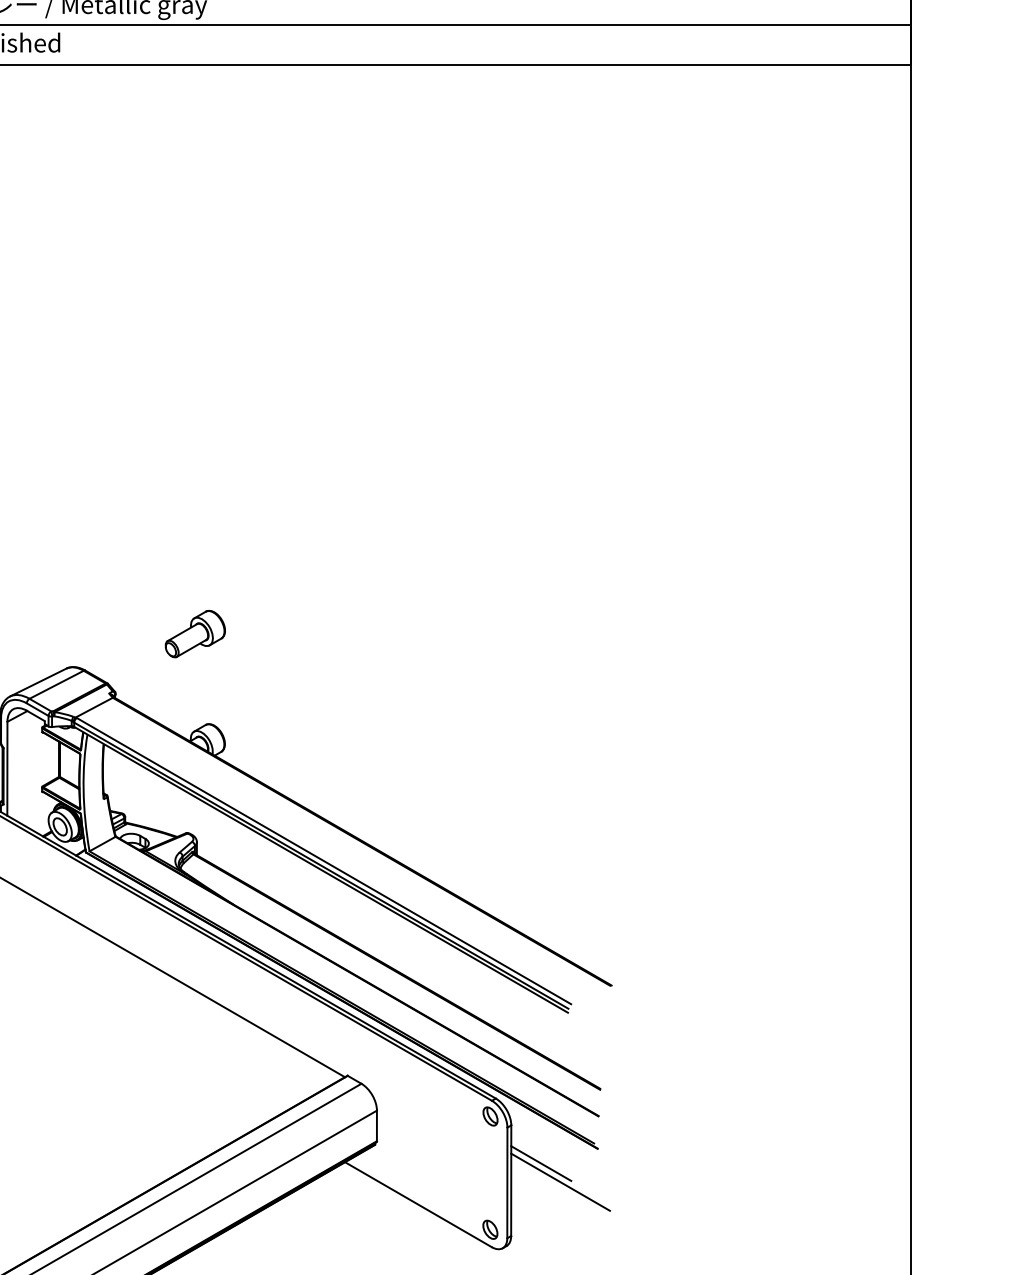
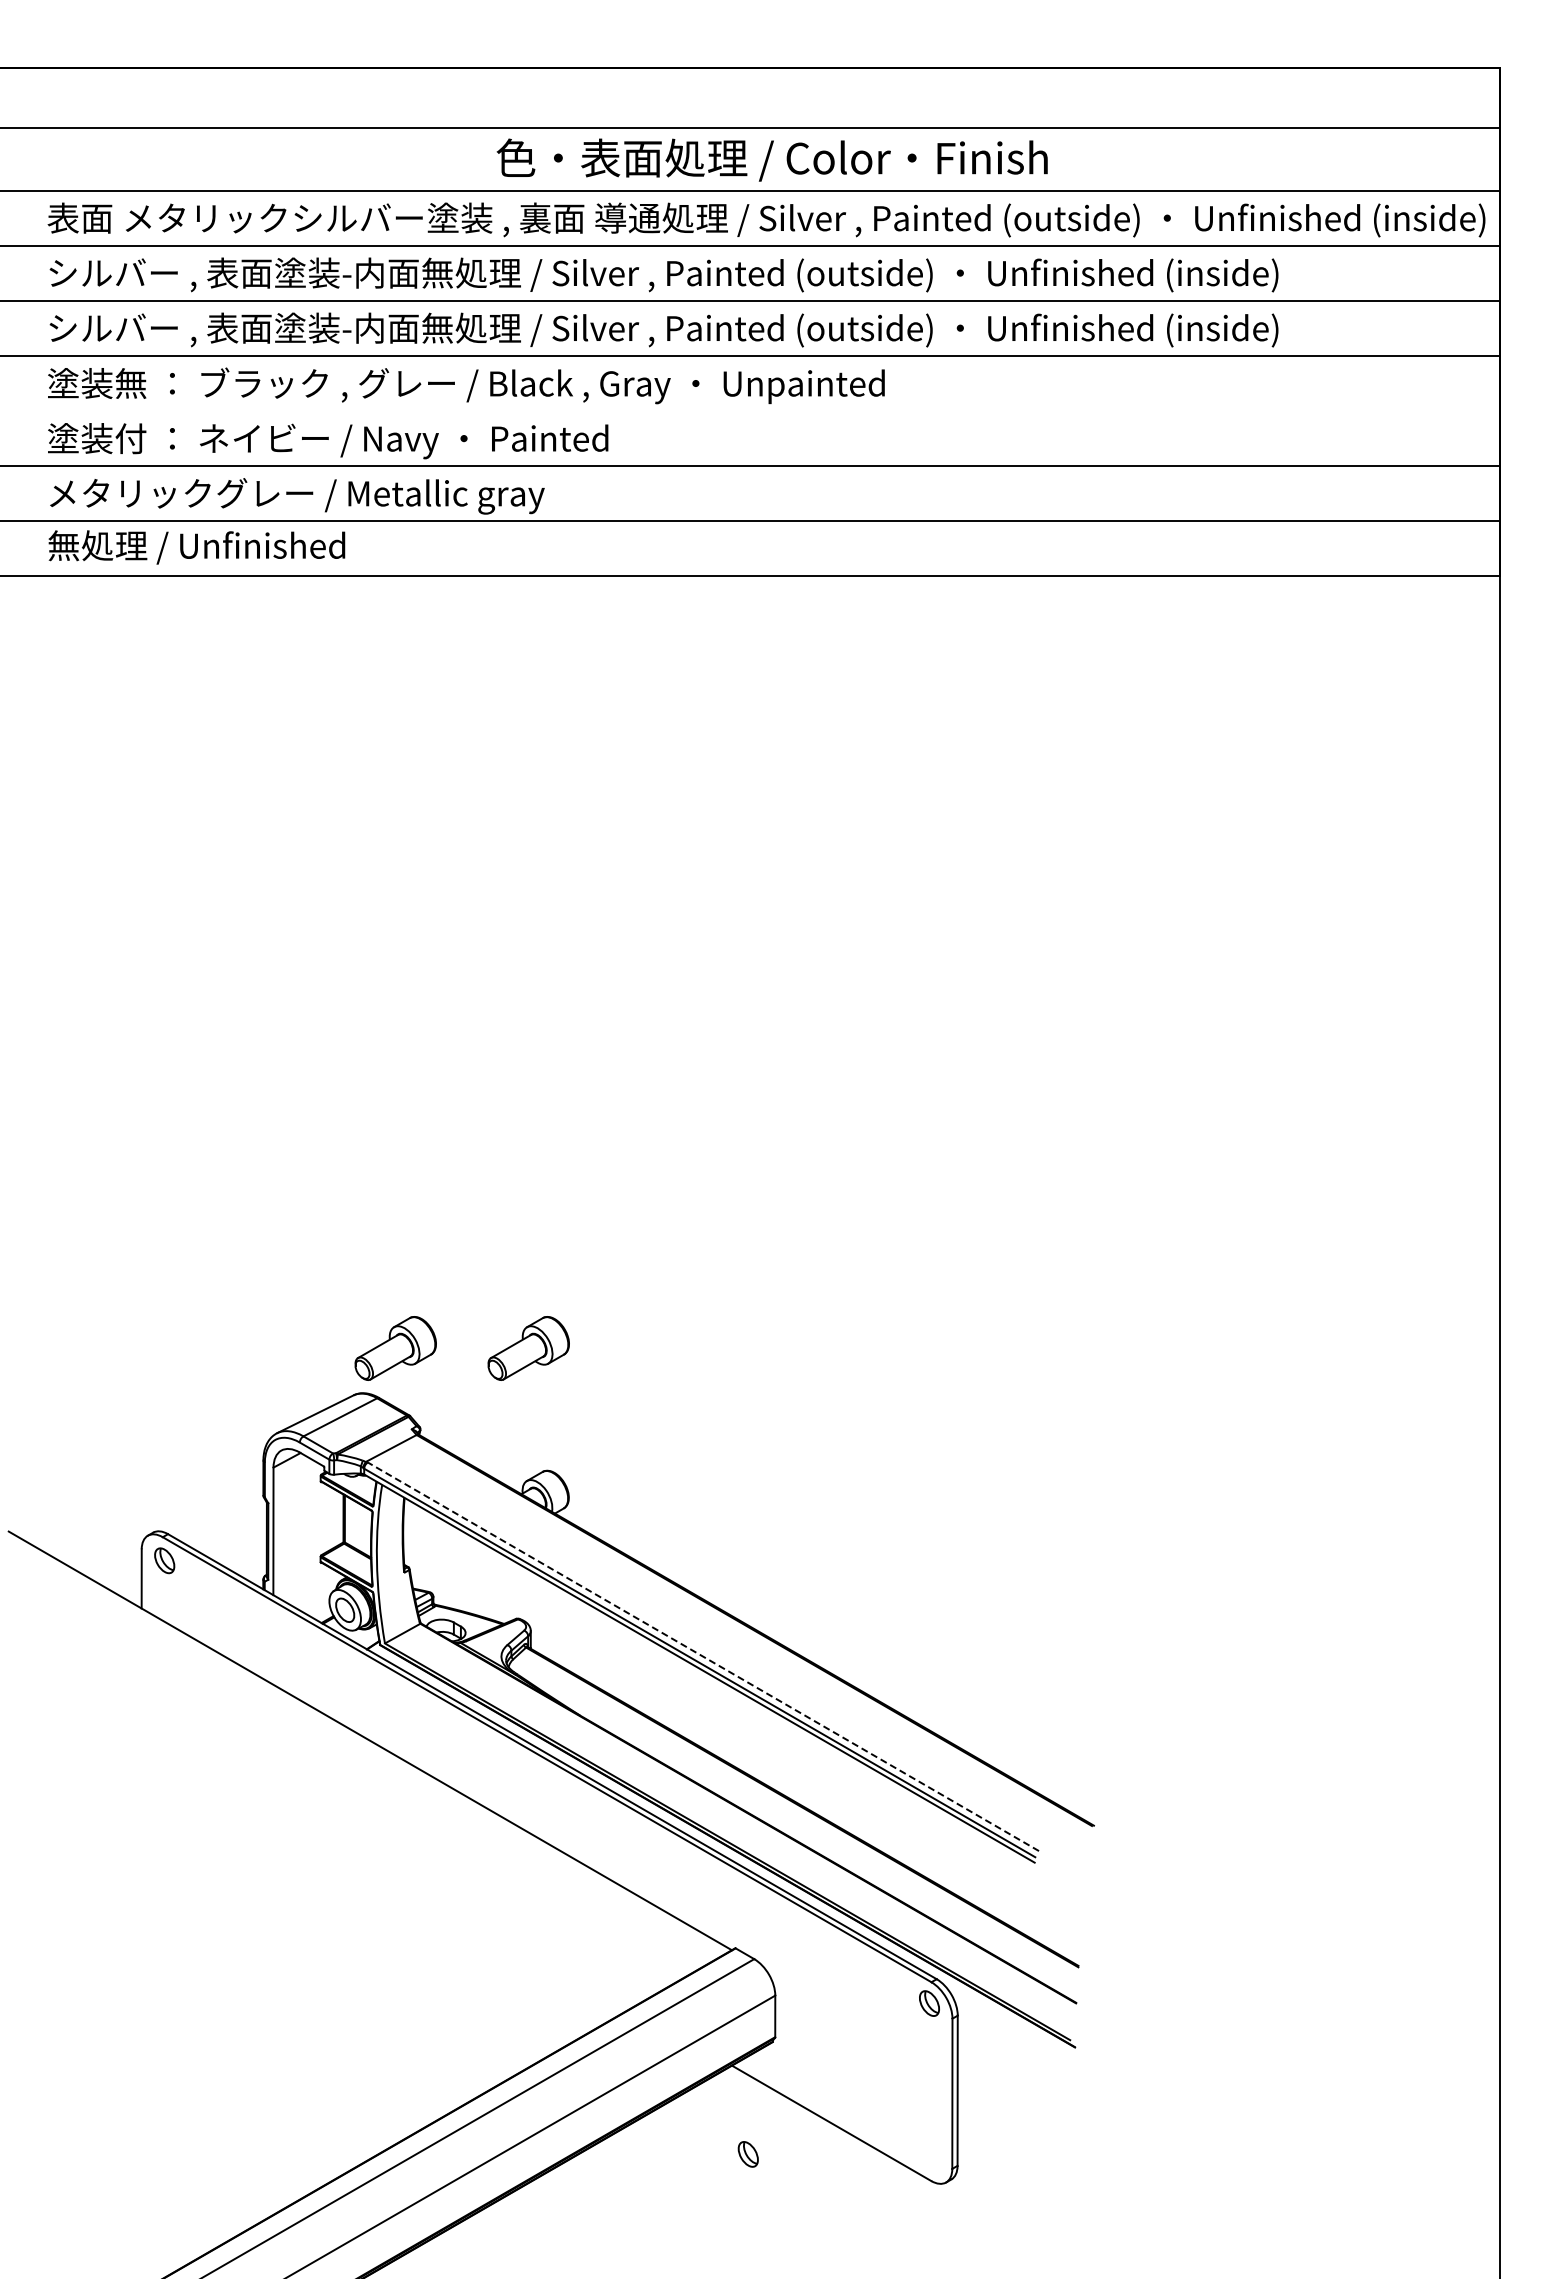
part: (97, 634) -> (395, 1348), added
line: (324, 860) -> (703, 1656), solid -> dashed
line: (541, 1163) -> (998, 2067), removed
line: (560, 1181) -> (1024, 2092), removed
part: (489, 1229) -> (747, 2154), moved

